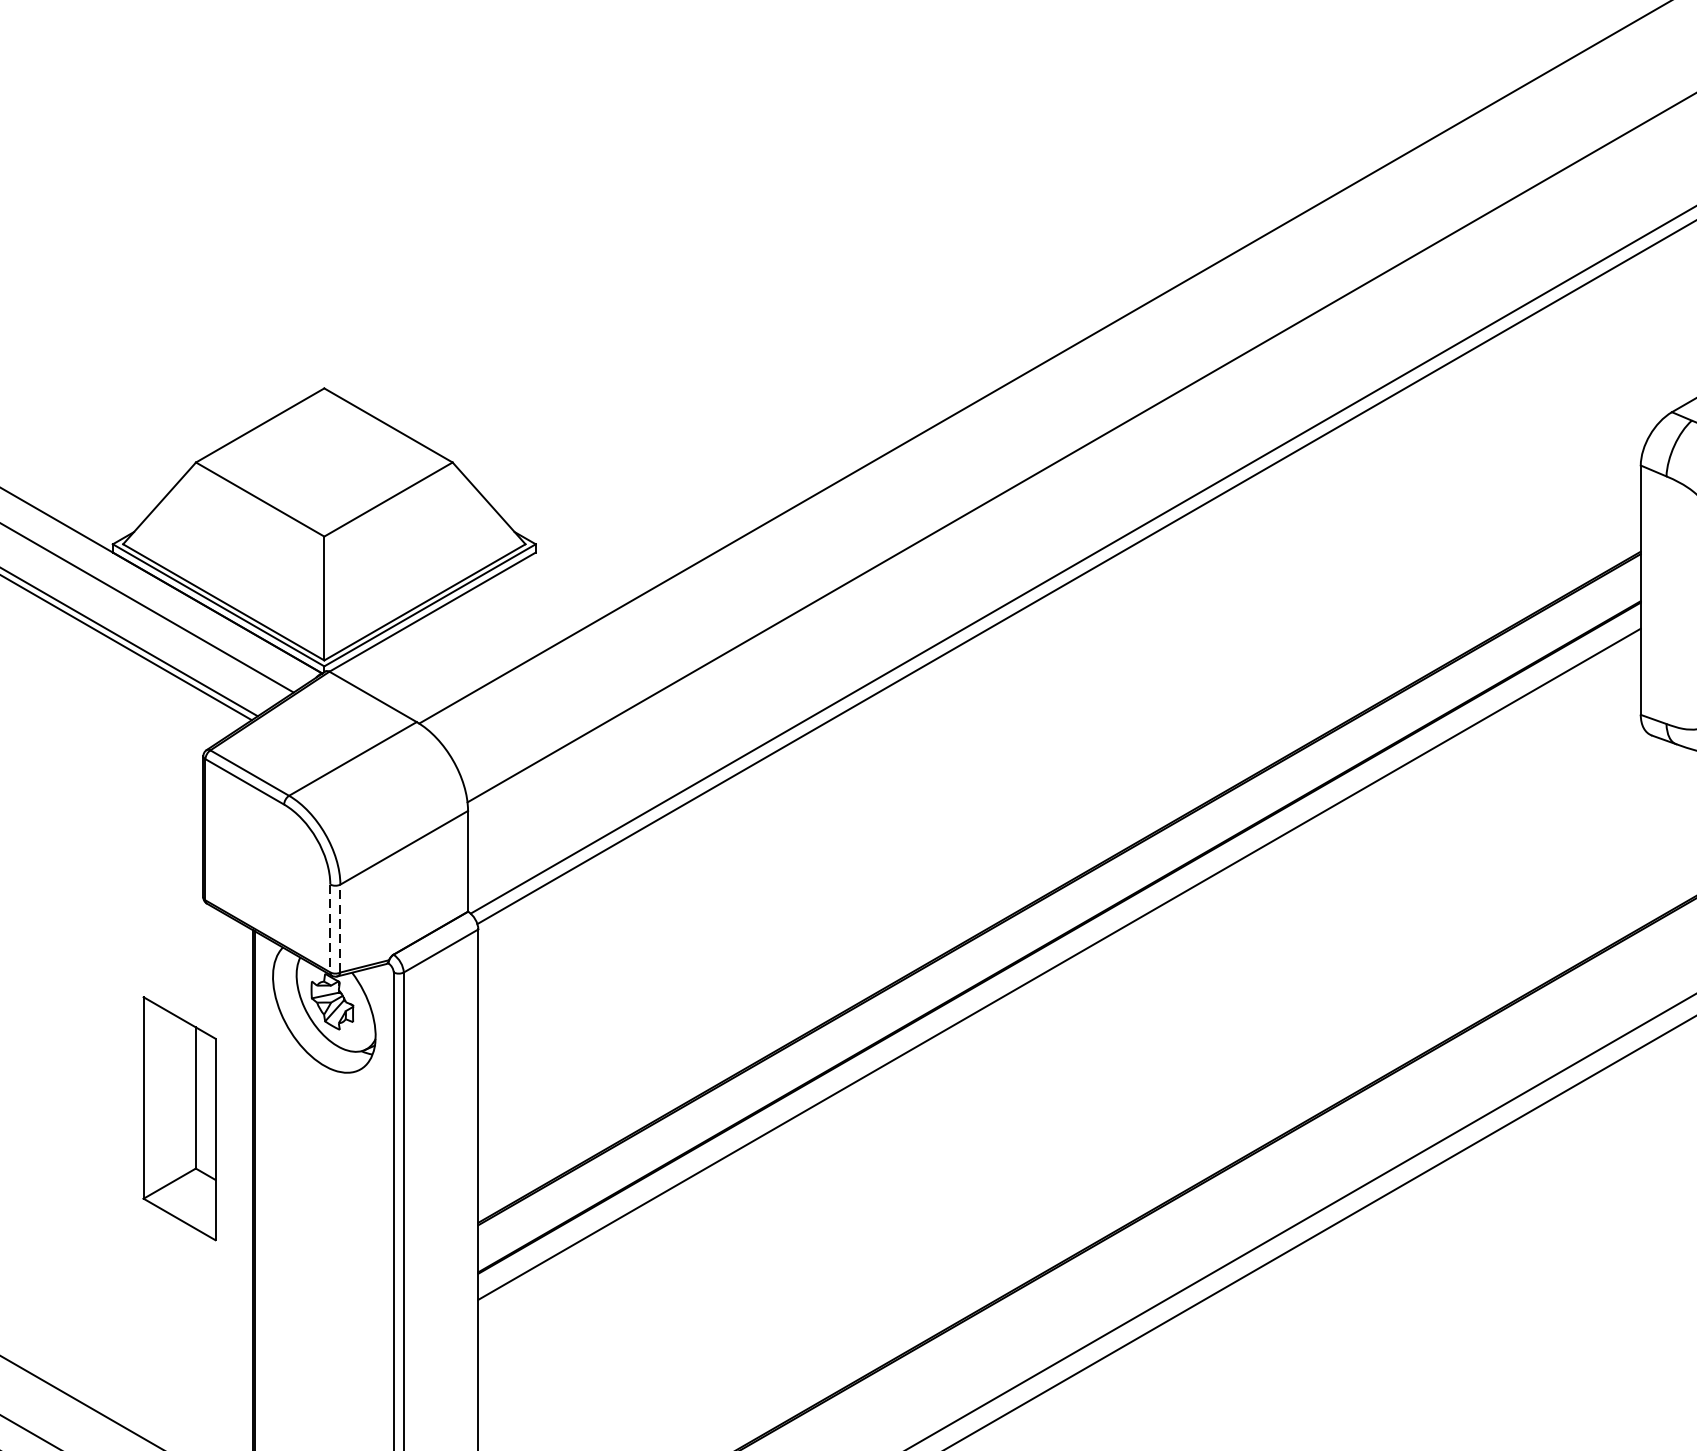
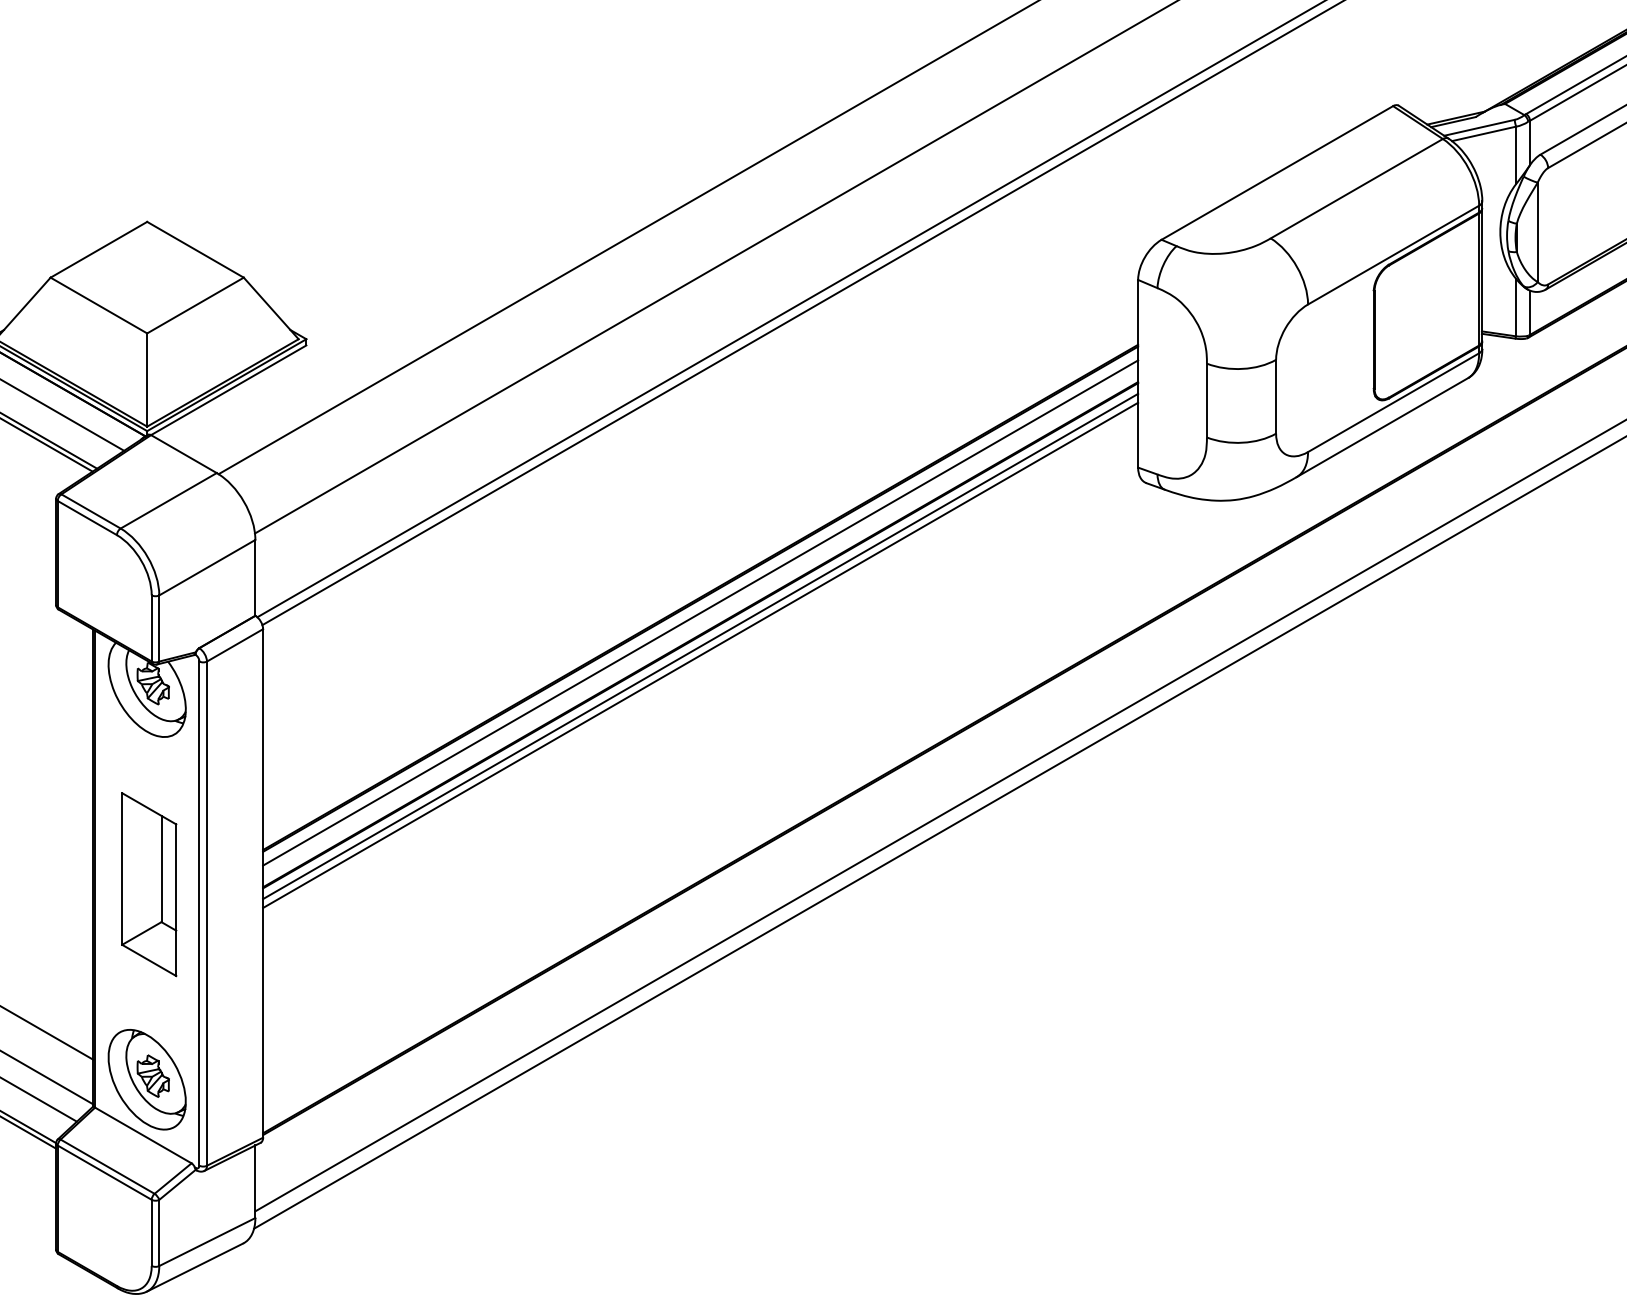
line: (1059, 907) -> (700, 612), added
line: (330, 928) -> (151, 628), dashed -> solid
line: (340, 928) -> (159, 628), dashed -> solid
line: (1059, 952) -> (700, 646), added
part: (179, 1118) -> (149, 884), moved

